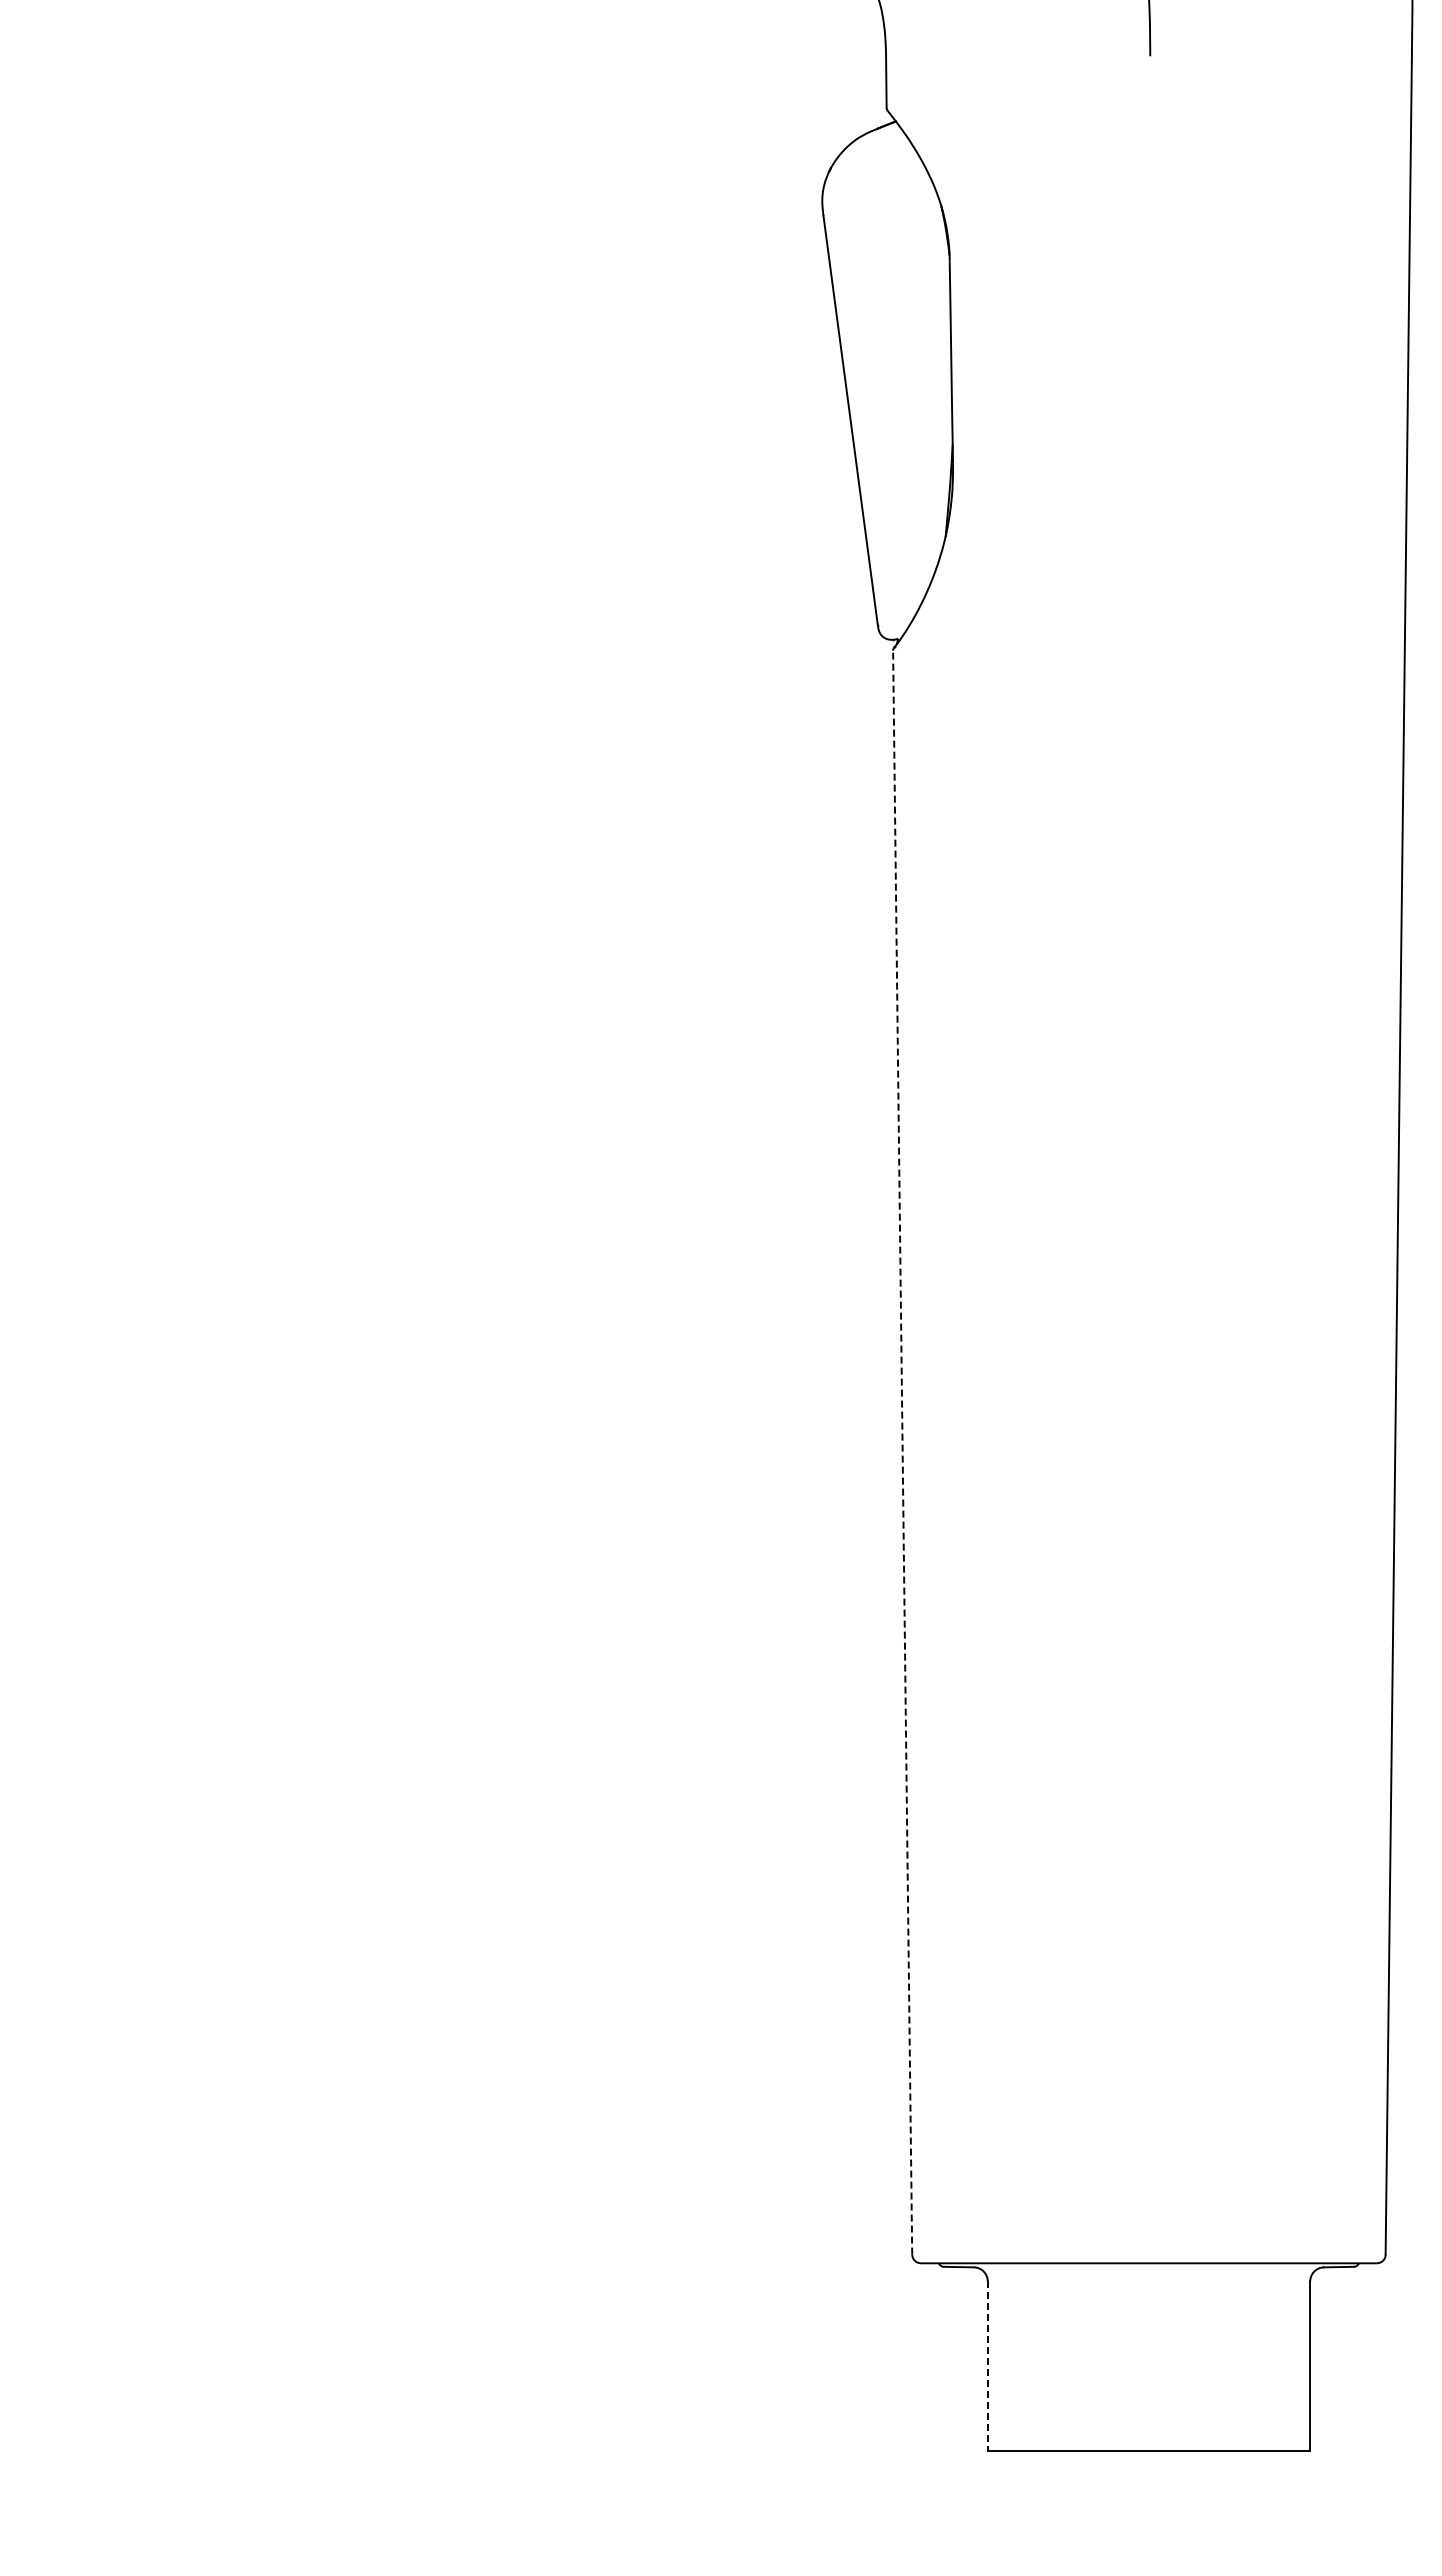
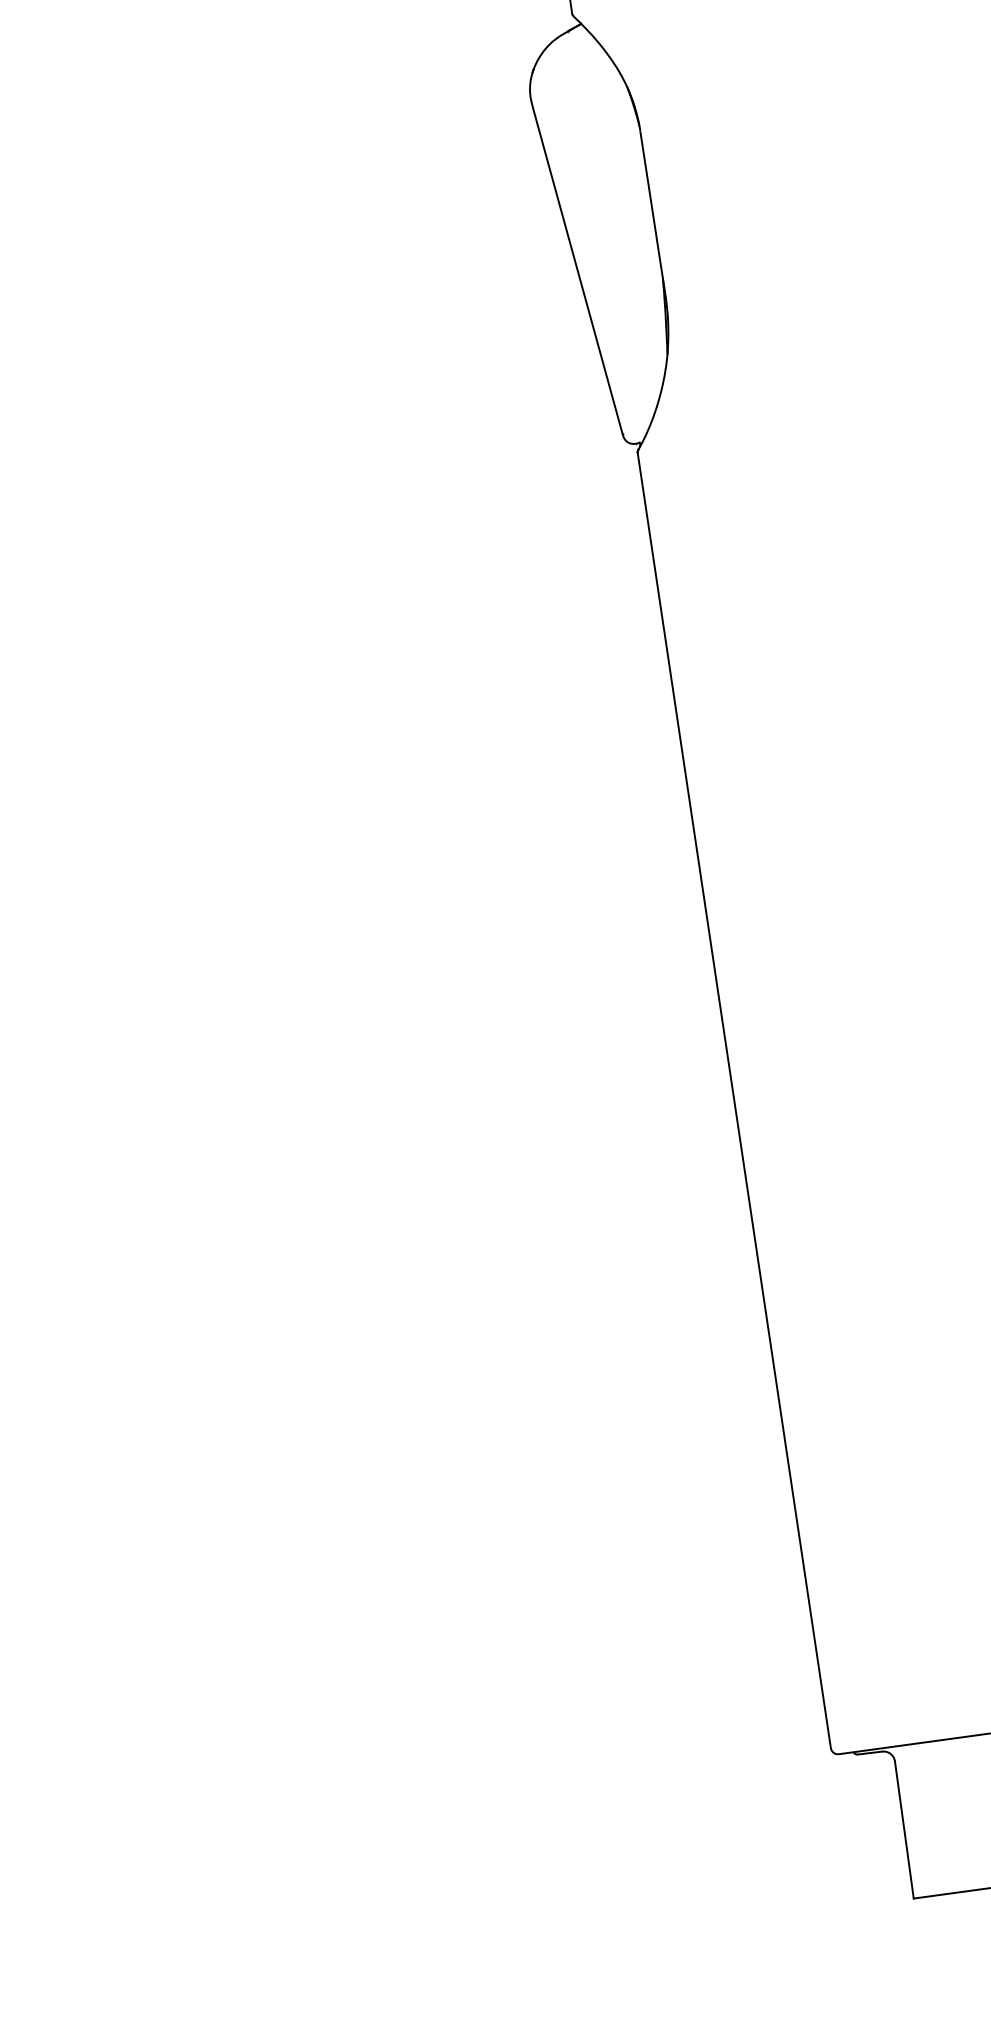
line: (902, 1452) -> (734, 1100), dashed -> solid
line: (987, 2366) -> (904, 1830), dashed -> solid

